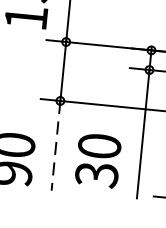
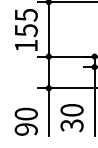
line: (55, 146) -> (48, 112), dashed -> solid

